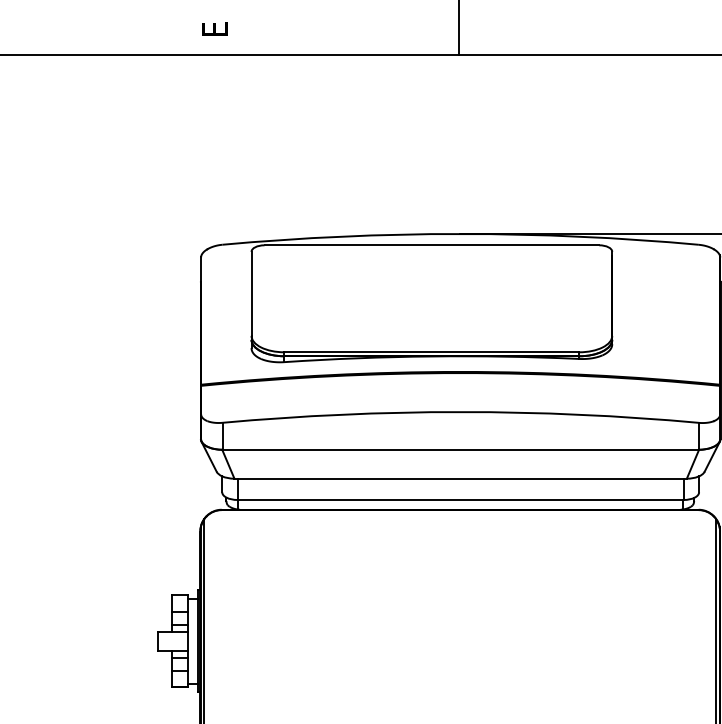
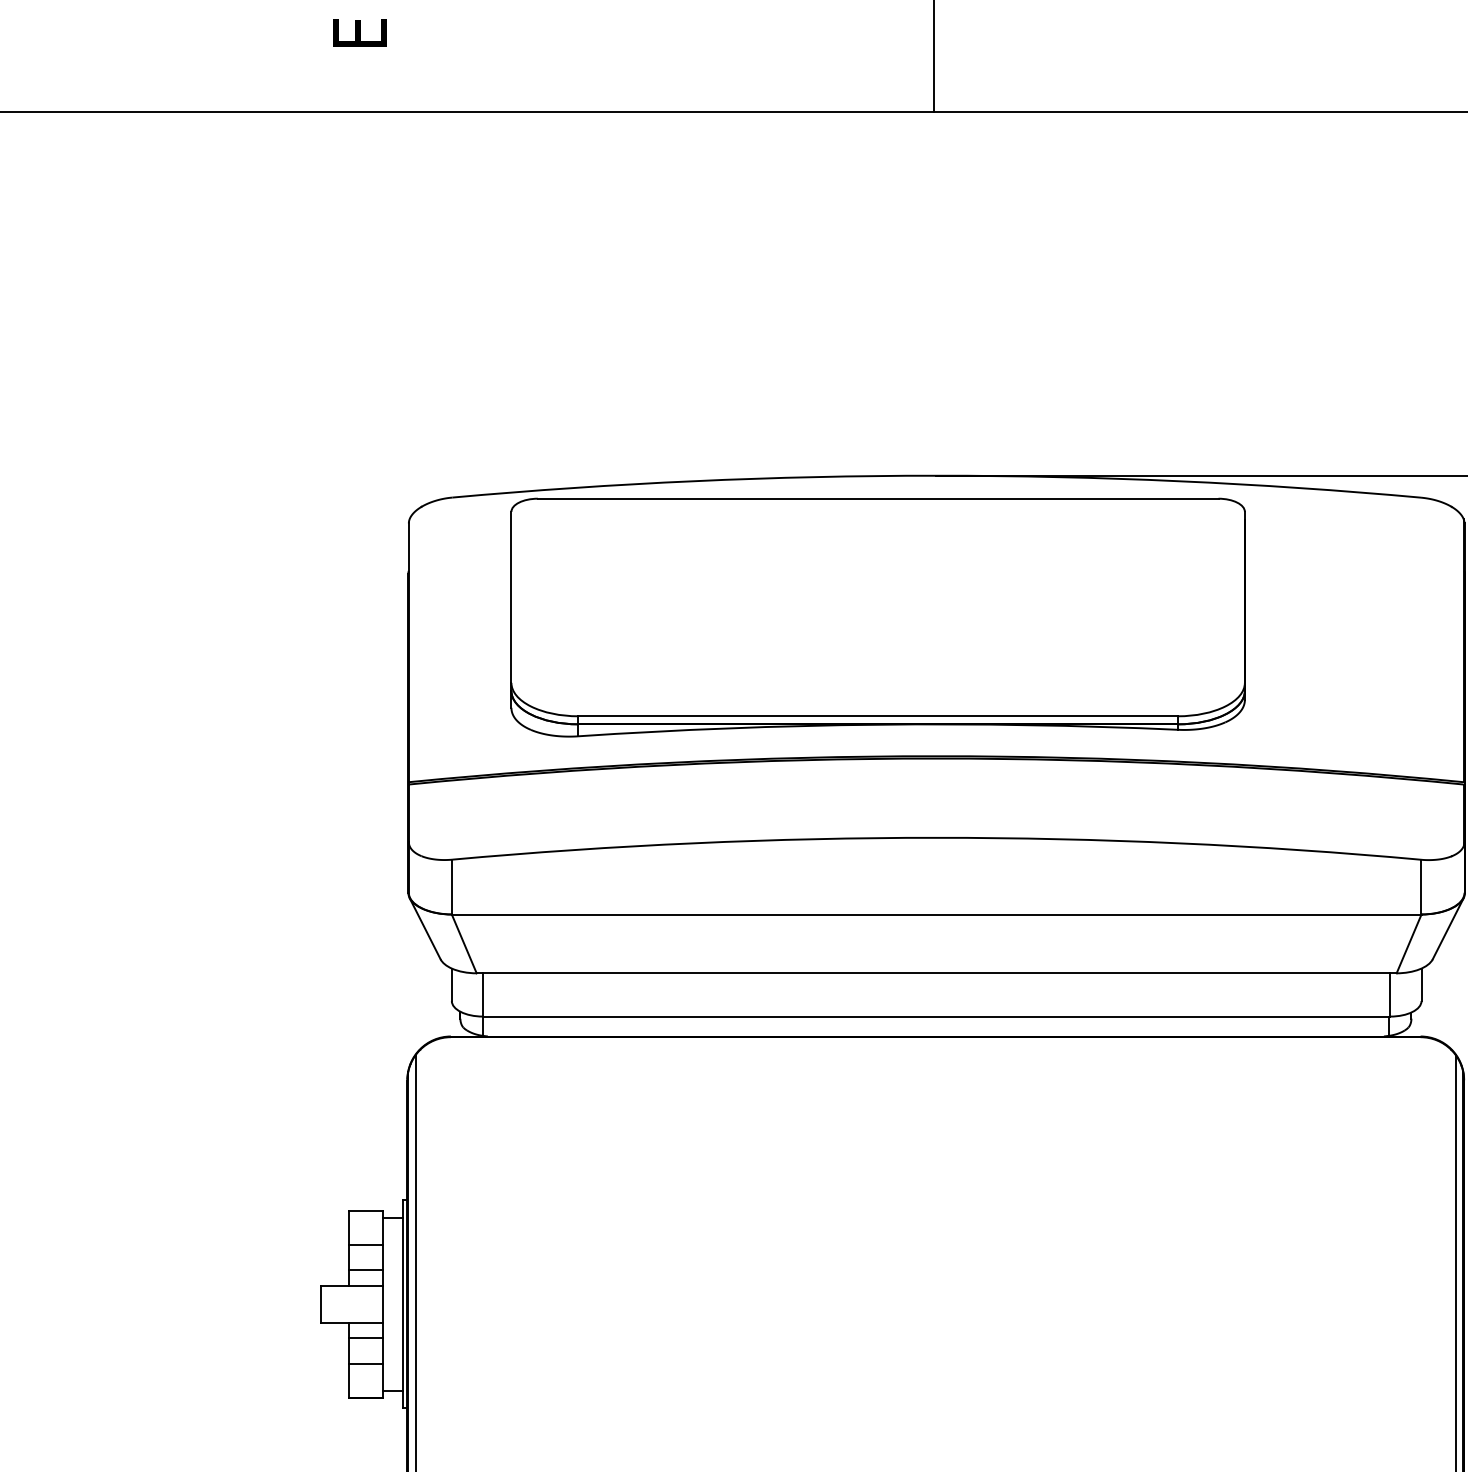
text: (214, 28) -> (358, 31), moved

